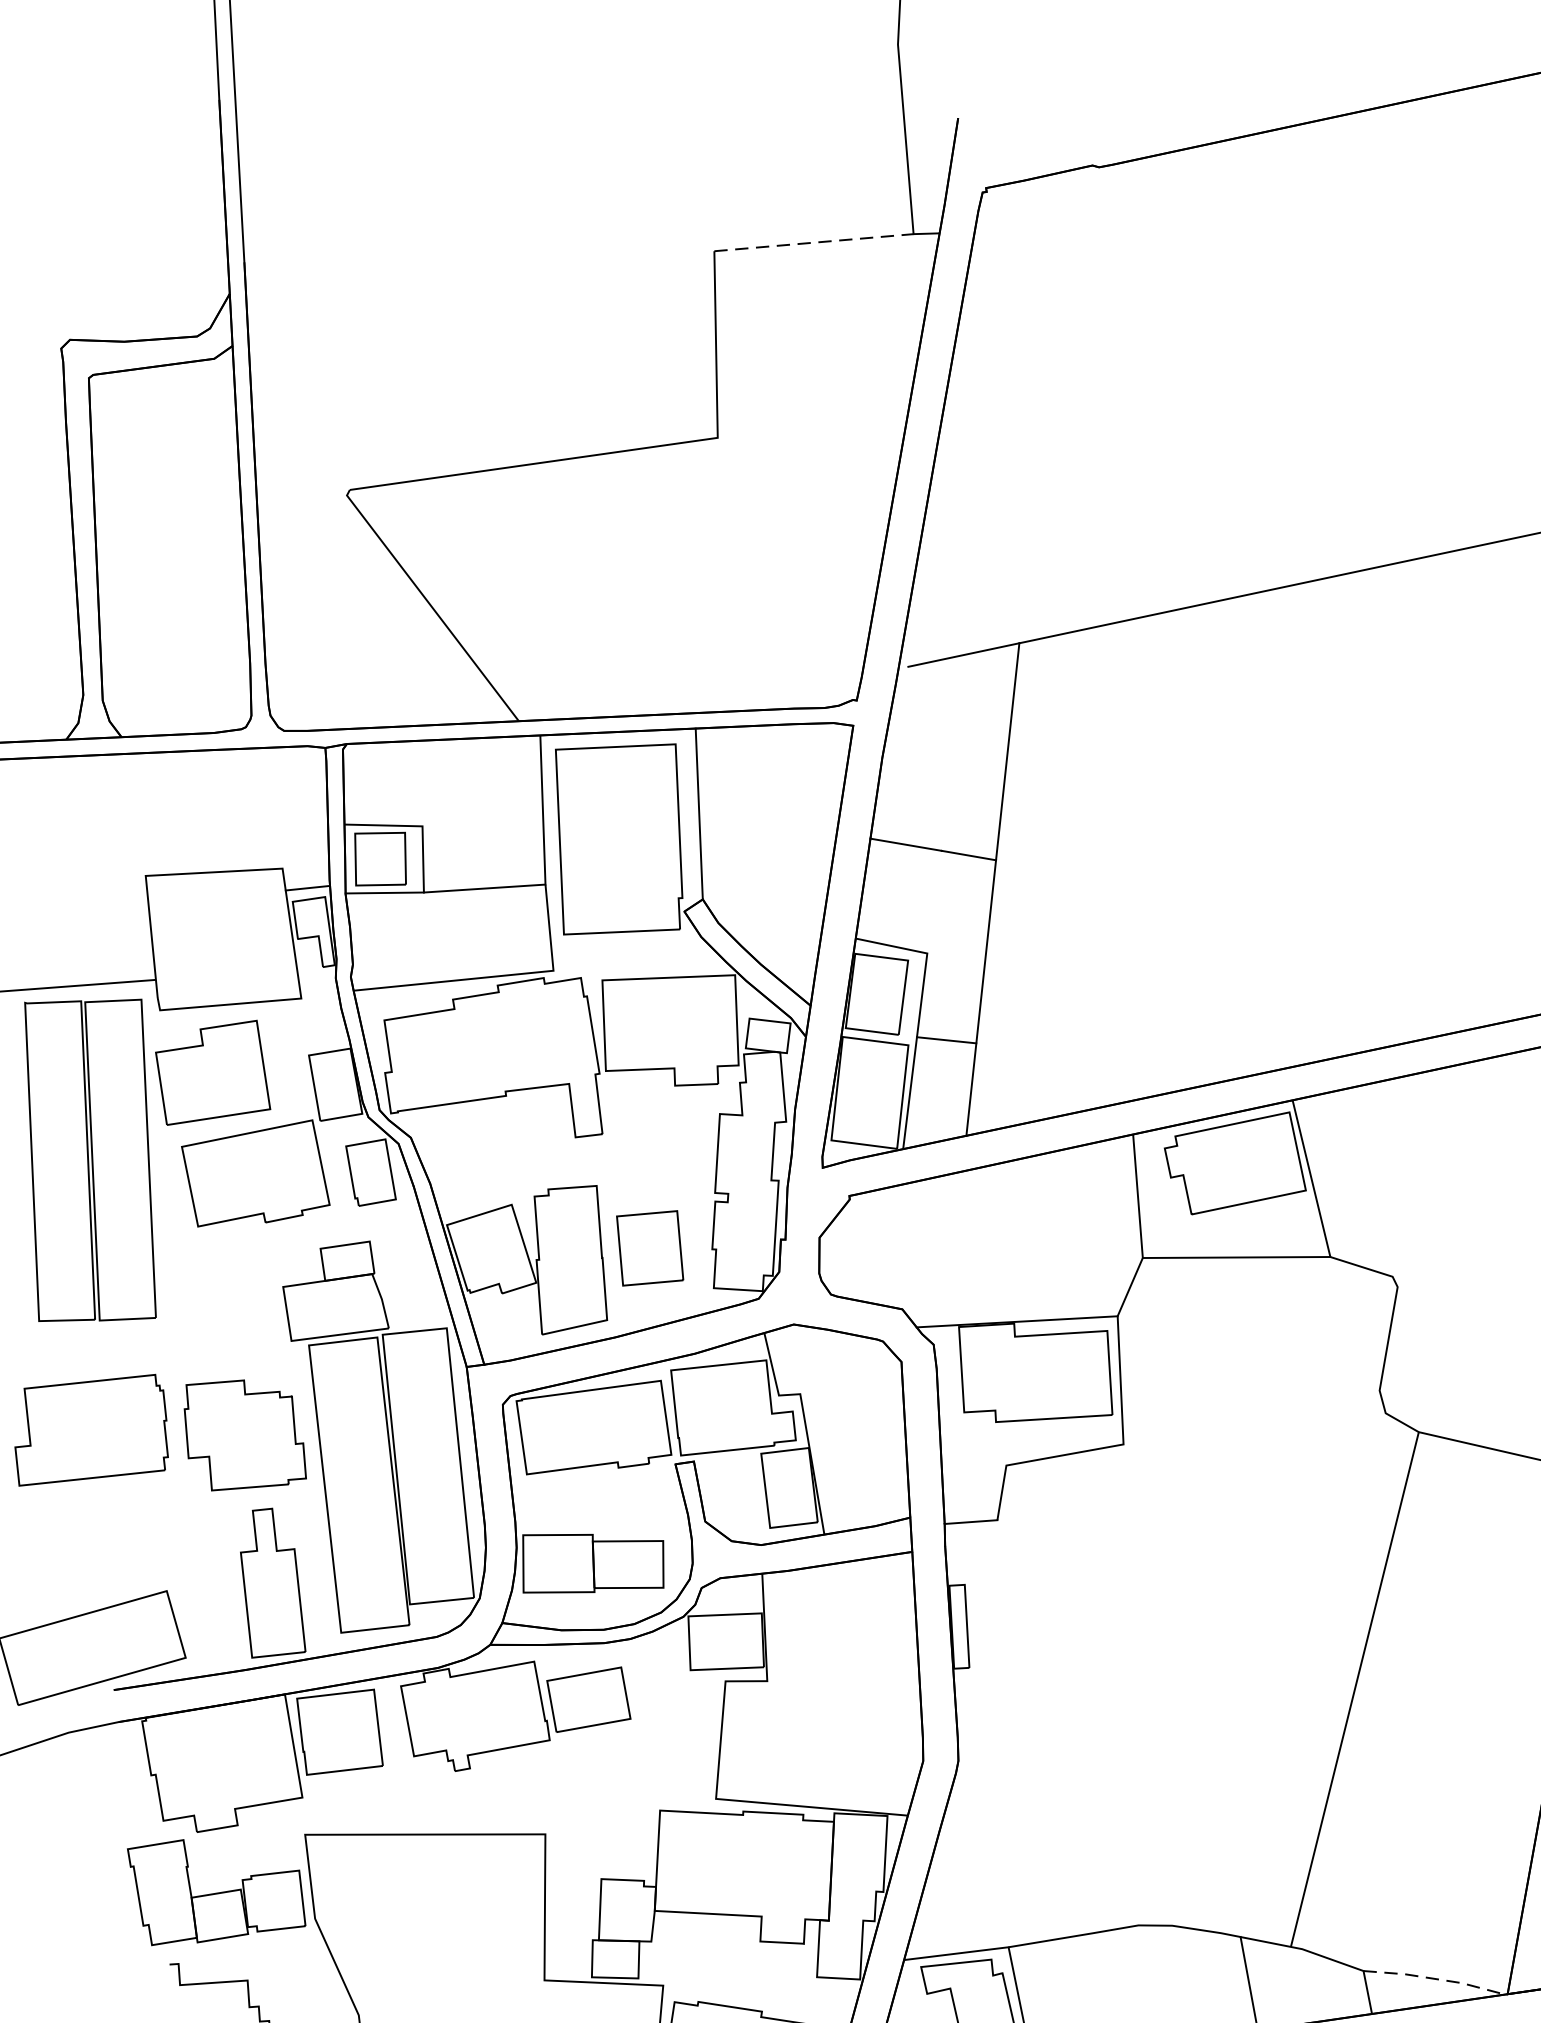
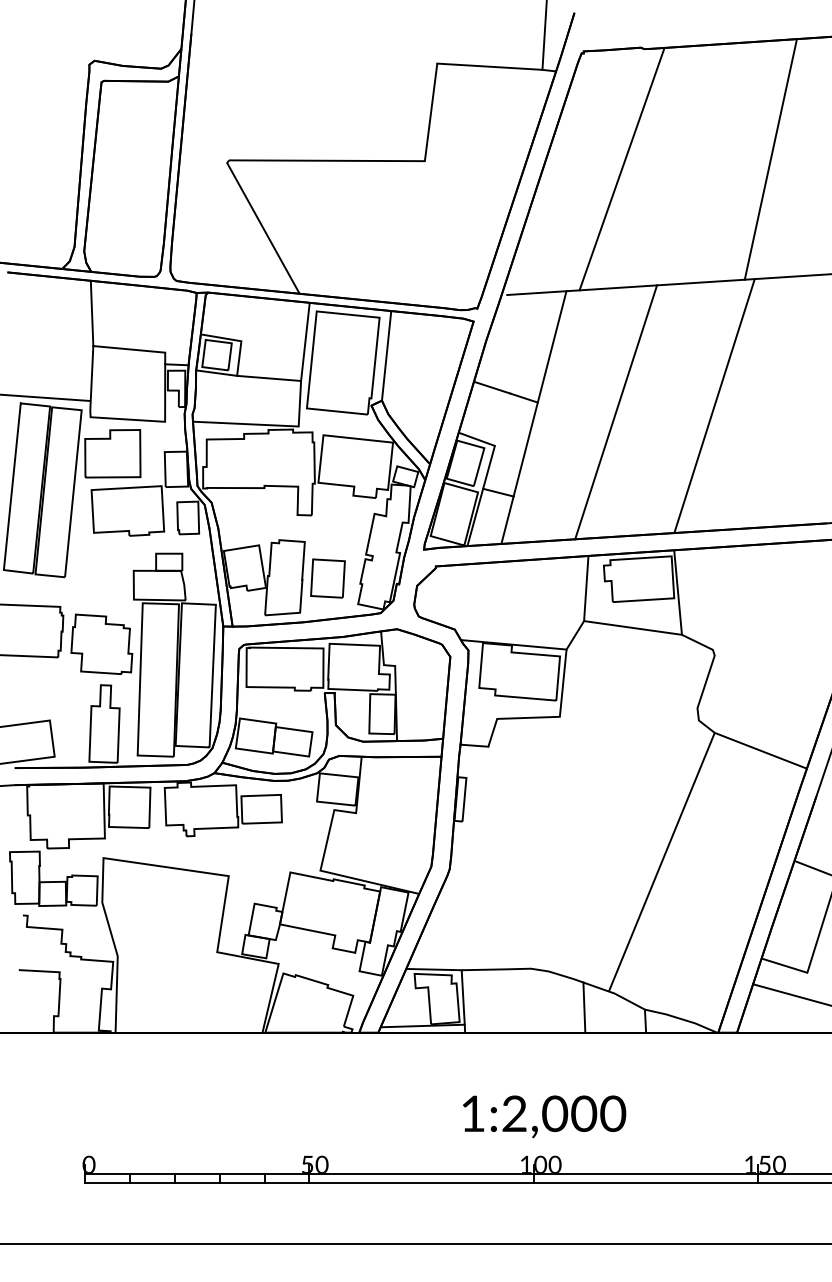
line: (813, 242) -> (489, 66), dashed -> solid
line: (1366, 340) -> (770, 159), added
line: (1089, 397) -> (621, 168), added
line: (133, 815) -> (91, 313), added
line: (1328, 819) -> (714, 406), added
line: (1146, 857) -> (616, 412), added
line: (1436, 1979) -> (682, 1019), dashed -> solid

